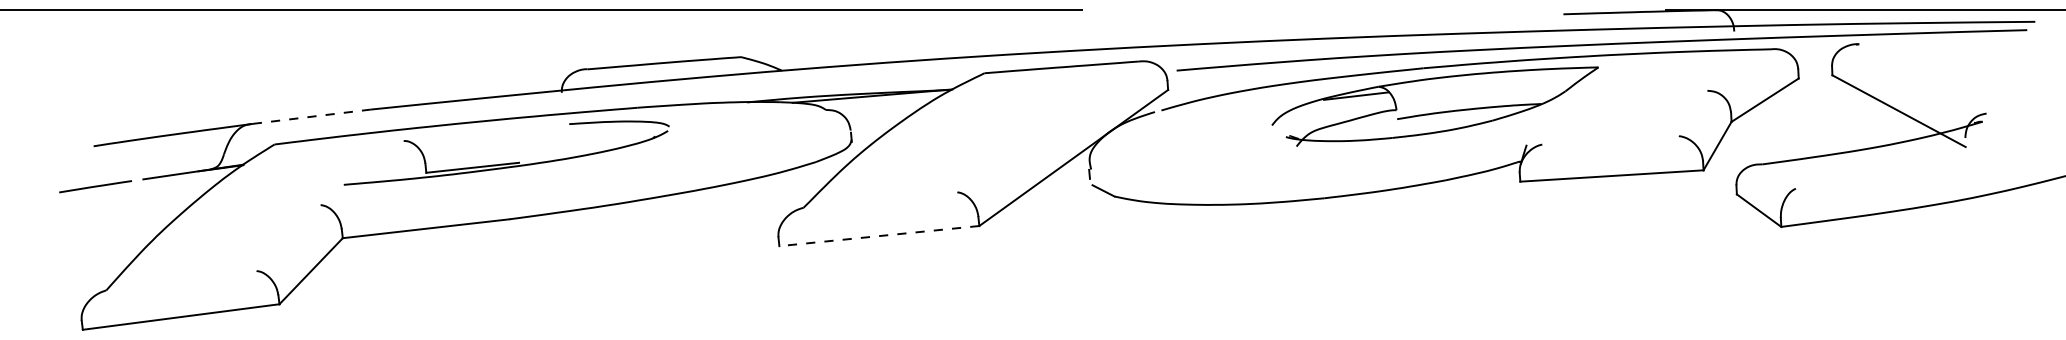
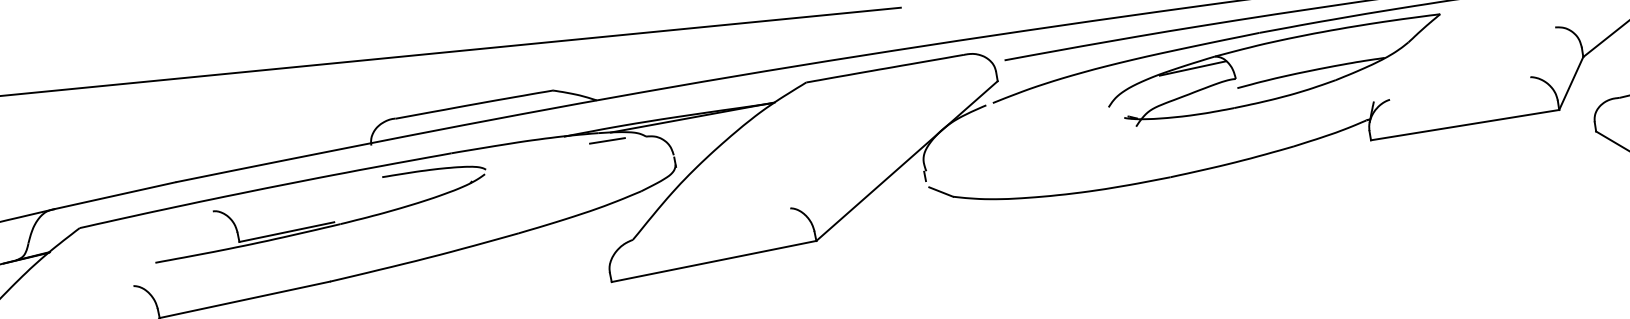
line: (788, 110) -> (607, 140), added
line: (312, 116) -> (116, 195), dashed -> solid
line: (878, 236) -> (713, 261), dashed -> solid

